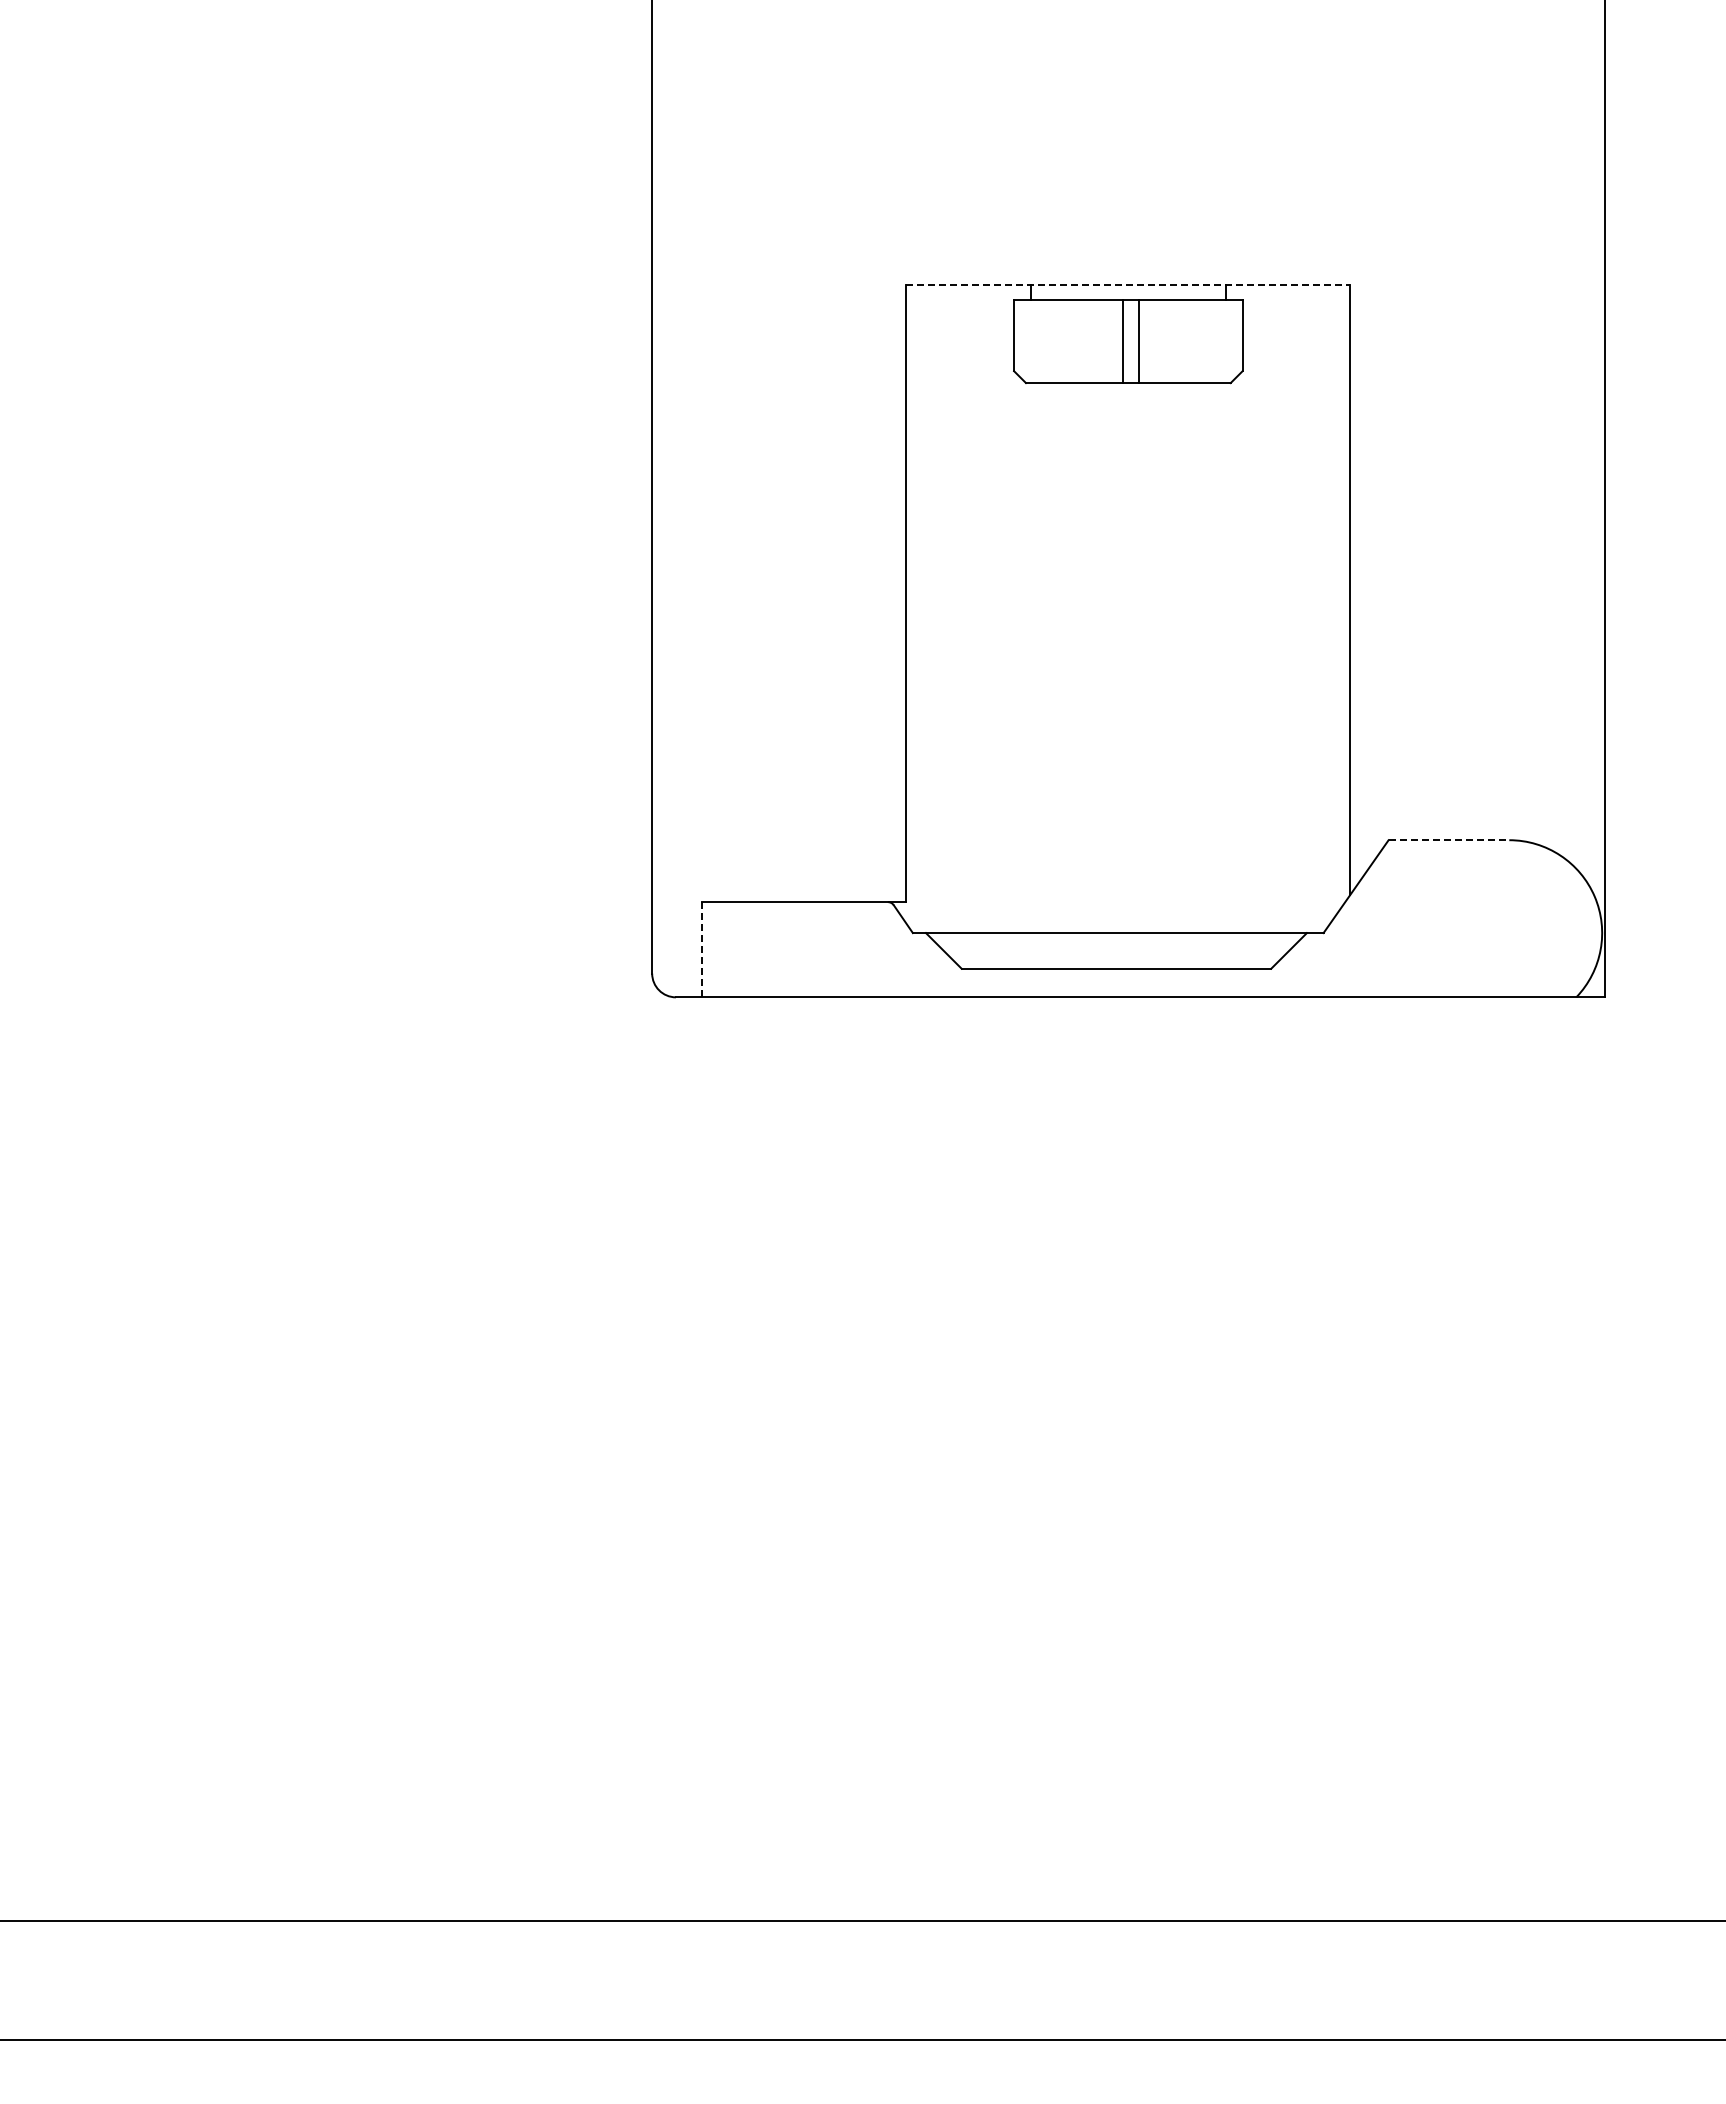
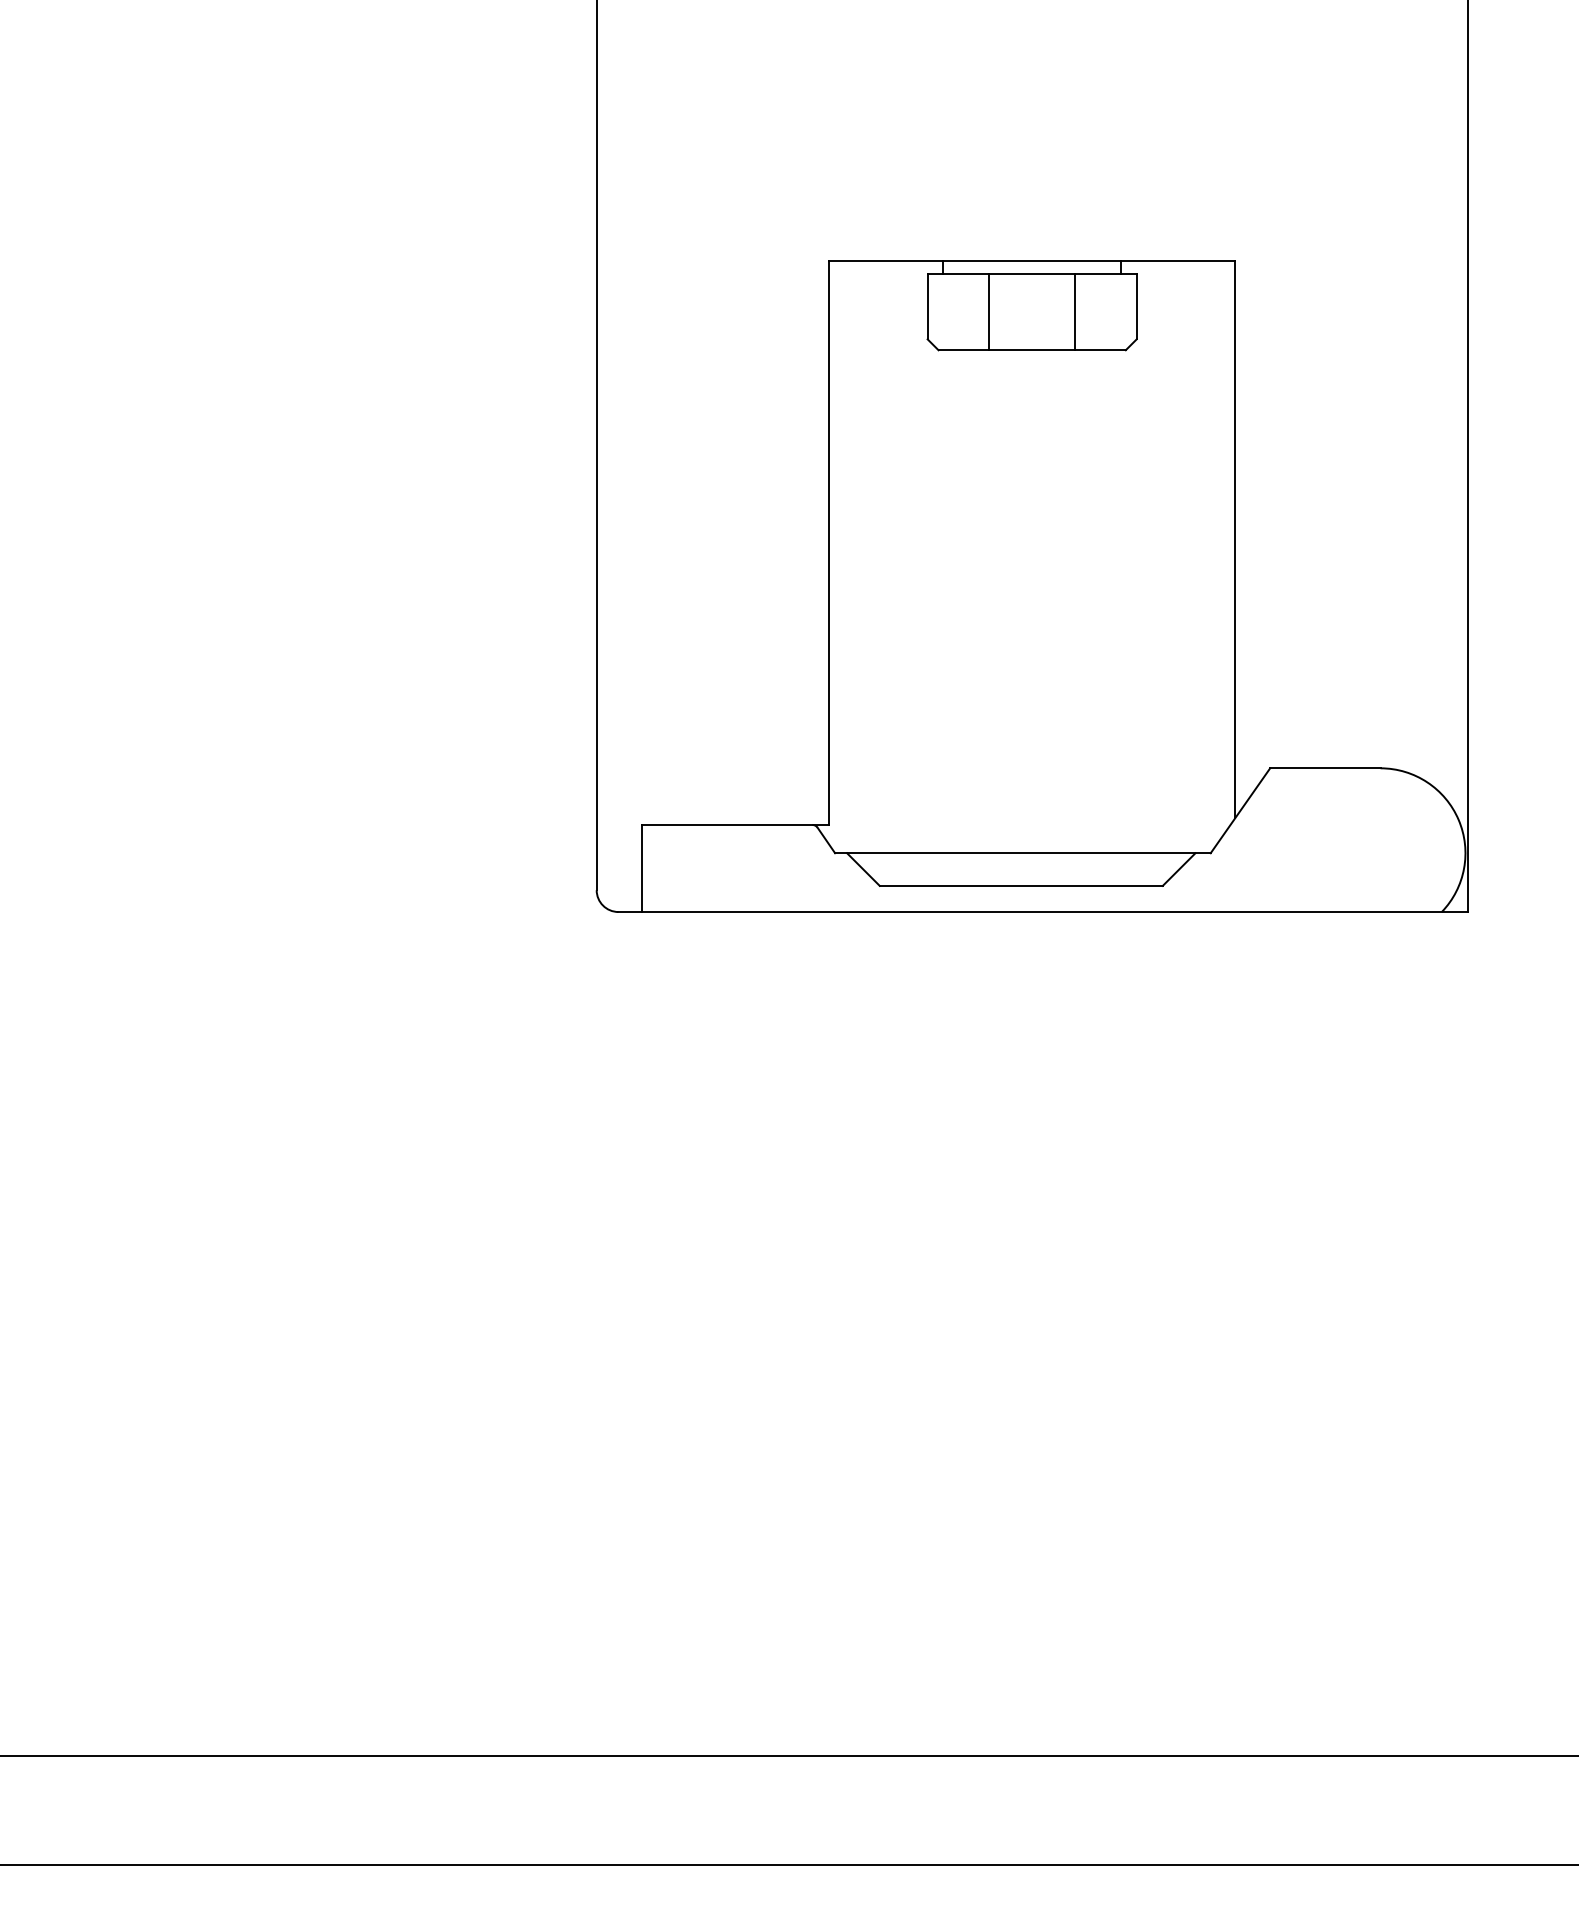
line: (1128, 285) -> (1032, 261), dashed -> solid
line: (1122, 341) -> (1075, 312), moved
line: (1139, 341) -> (989, 312), moved
line: (1449, 840) -> (1325, 768), dashed -> solid
line: (702, 949) -> (642, 868), dashed -> solid

